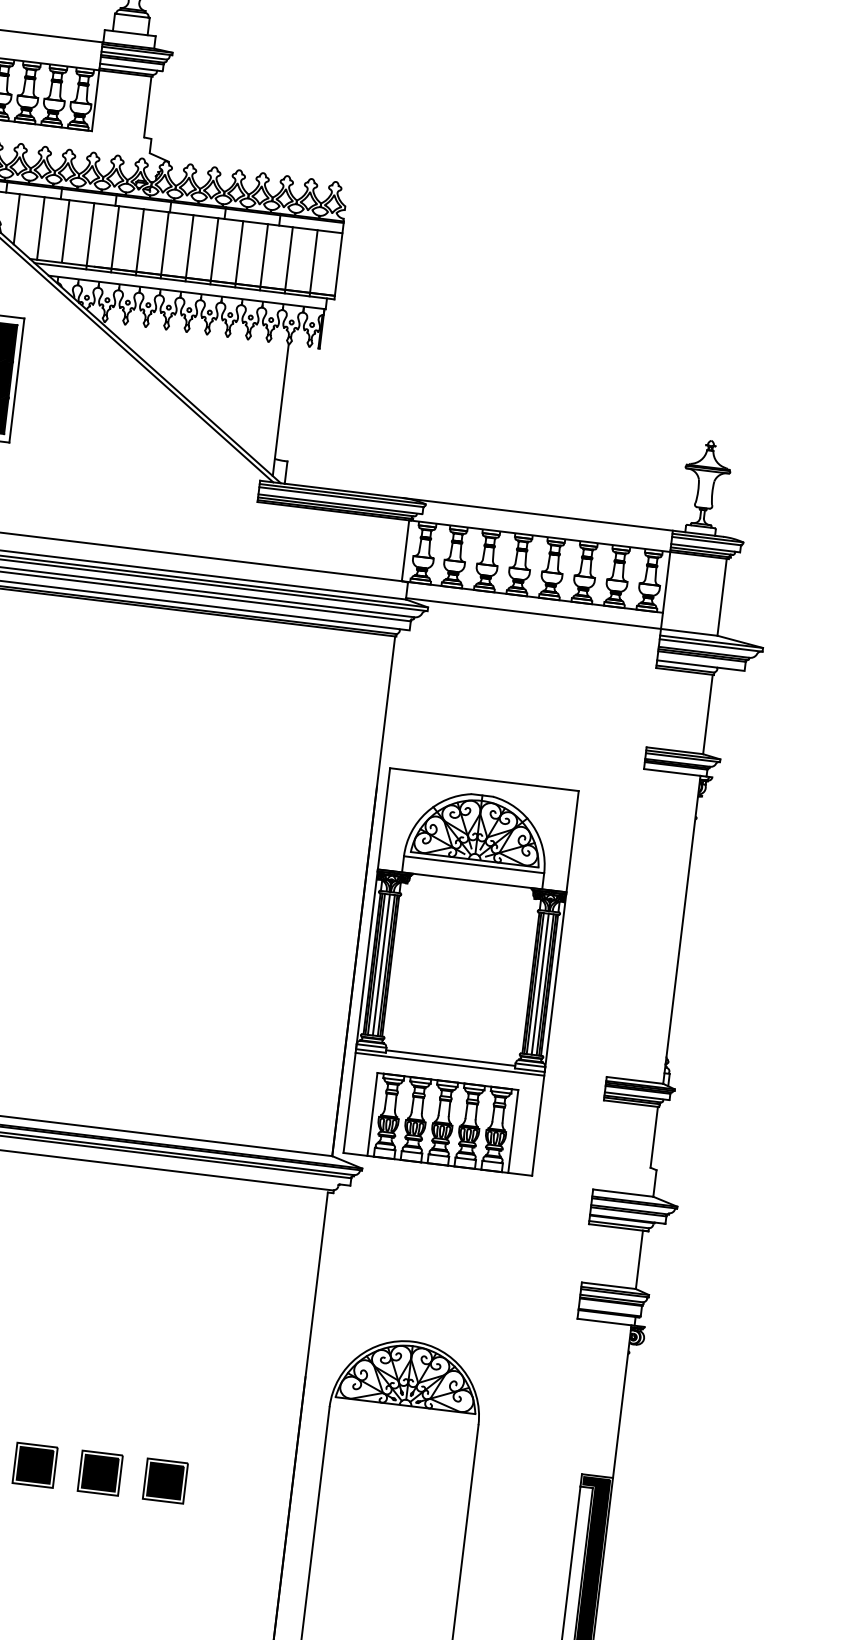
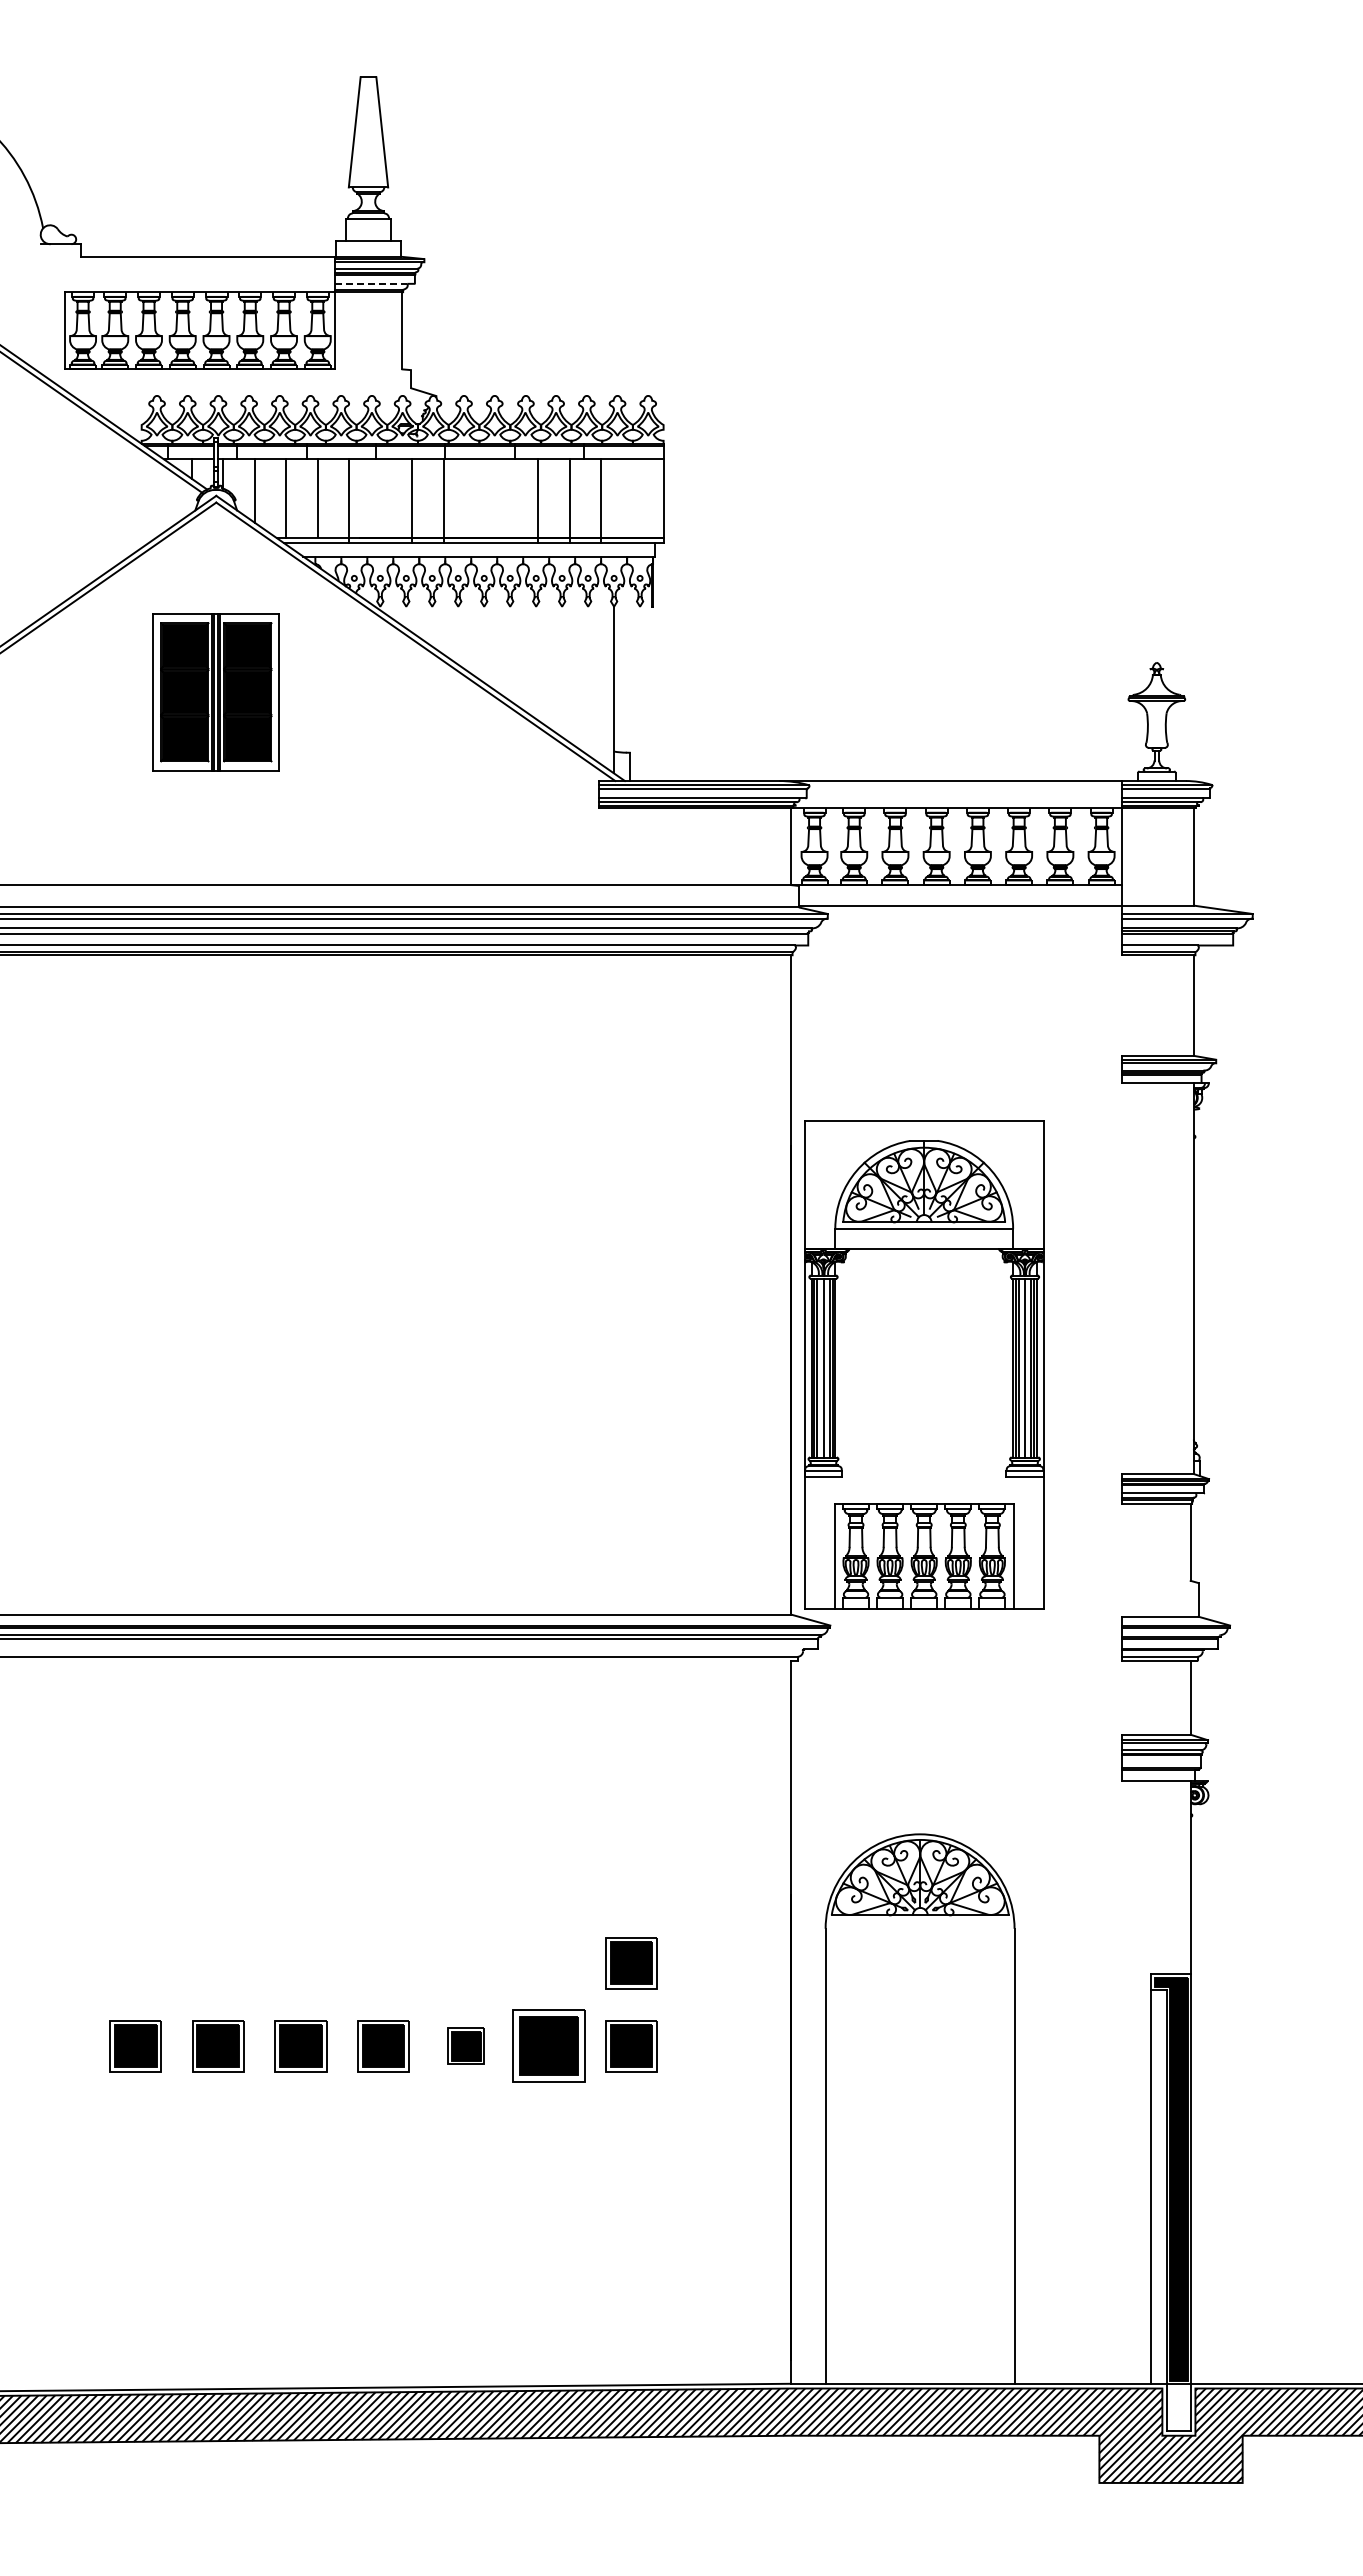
line: (128, 66) -> (371, 283), solid -> dashed
line: (114, 239) -> (380, 501), removed
line: (189, 248) -> (475, 501), removed
line: (214, 251) -> (506, 501), removed
line: (313, 263) -> (632, 501), removed
line: (450, 1058) -> (924, 1474), removed
line: (449, 1063) -> (923, 1481), removed
part: (173, 1415) -> (631, 1963), added
part: (35, 1465) -> (466, 2046), size x0.7
part: (99, 1473) -> (548, 2046), size x1.4

